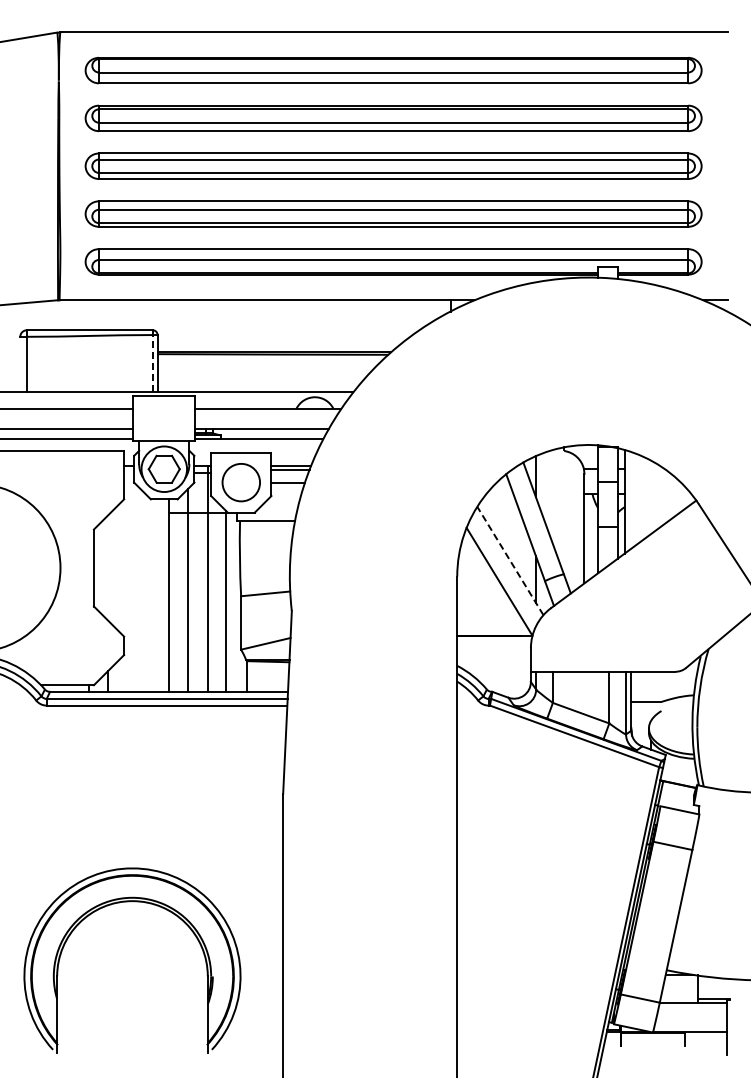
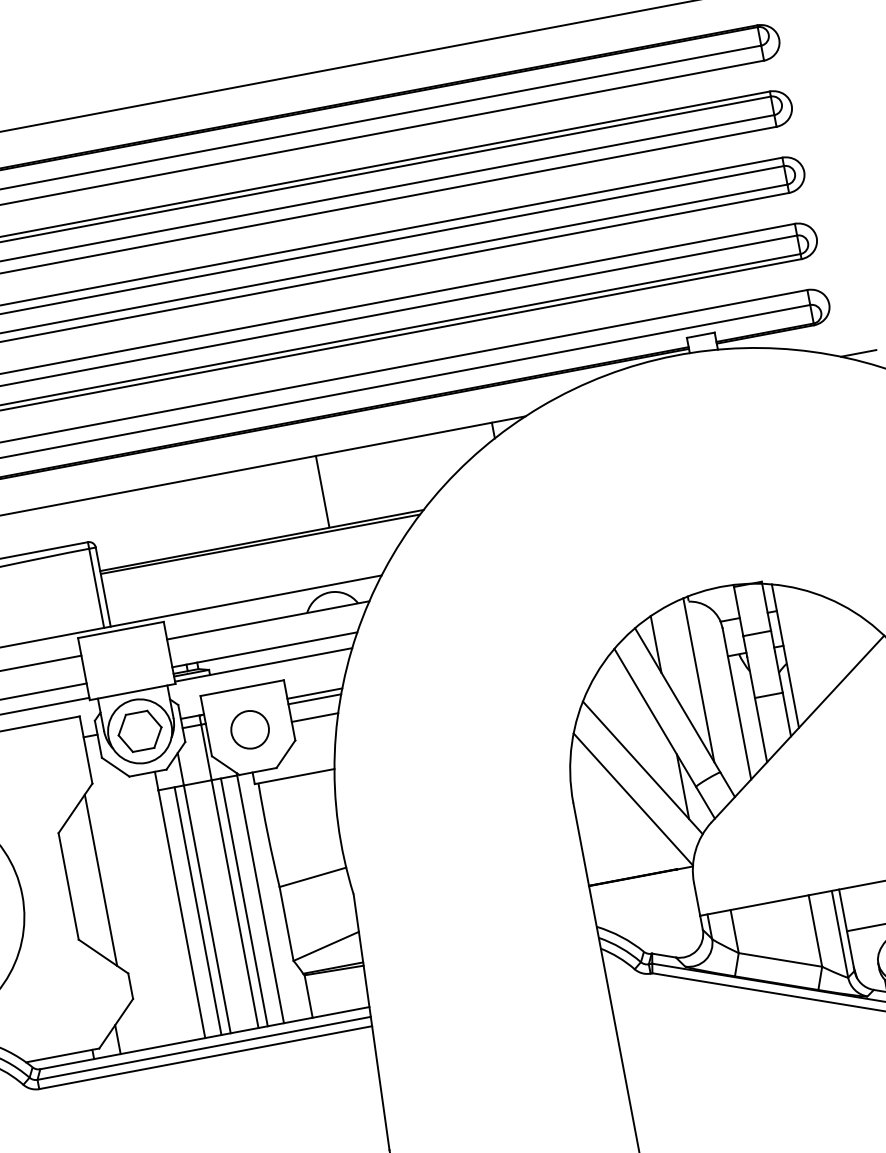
line: (323, 325) -> (322, 490), added
line: (152, 363) -> (96, 588), dashed -> solid
circle: (240, 482) -> (248, 729), size x0.71
line: (561, 506) -> (699, 679), added
line: (510, 560) -> (642, 767), dashed -> solid
line: (117, 567) -> (101, 879), added
line: (181, 601) -> (198, 909), added
line: (214, 601) -> (244, 901), added

